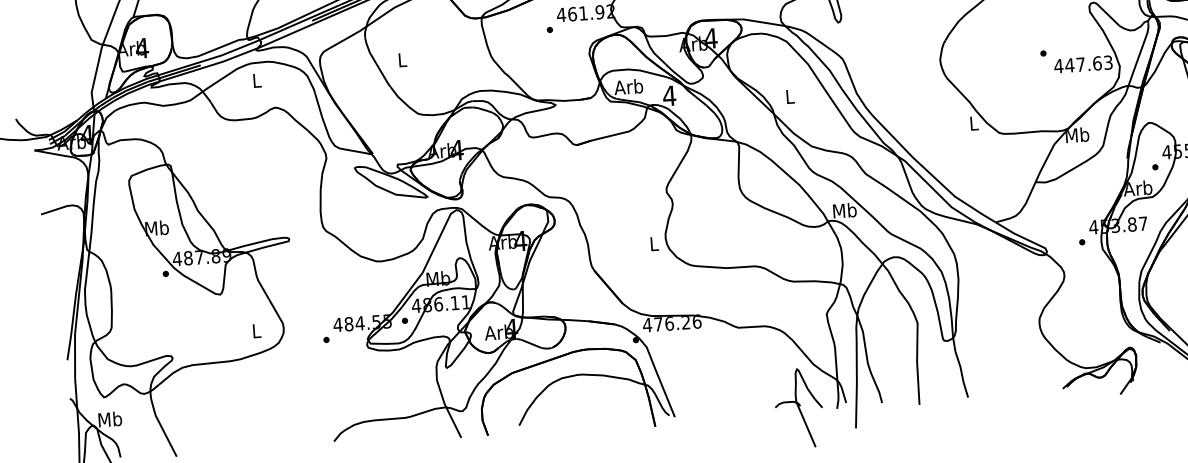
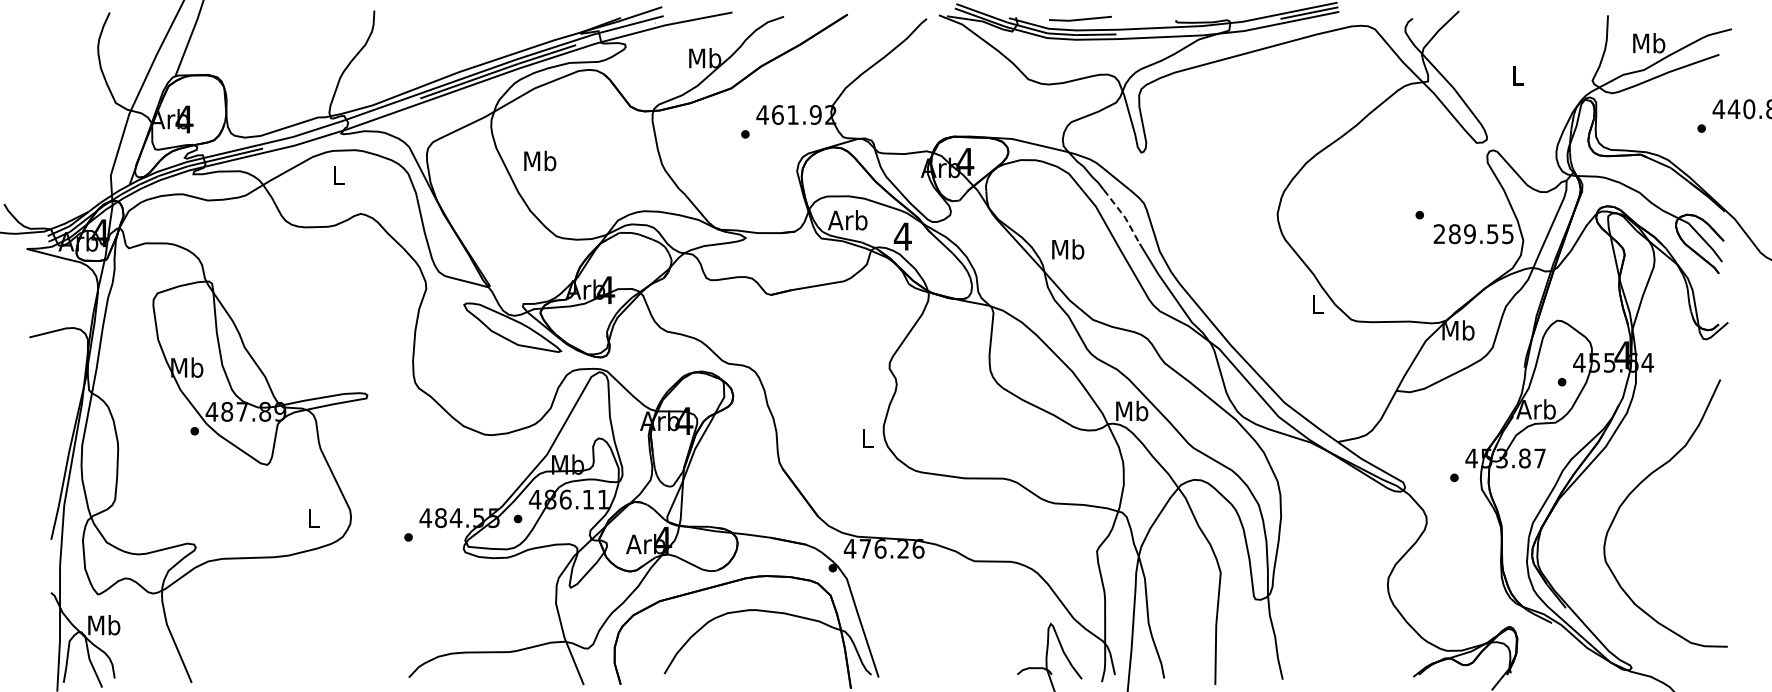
text: (402, 59) -> (540, 160), L -> Mb
text: (1083, 64) -> (1473, 234), 447.63 -> 289.55
line: (829, 69) -> (1124, 216), solid -> dashed
text: (790, 96) -> (1068, 249), L -> Mb

